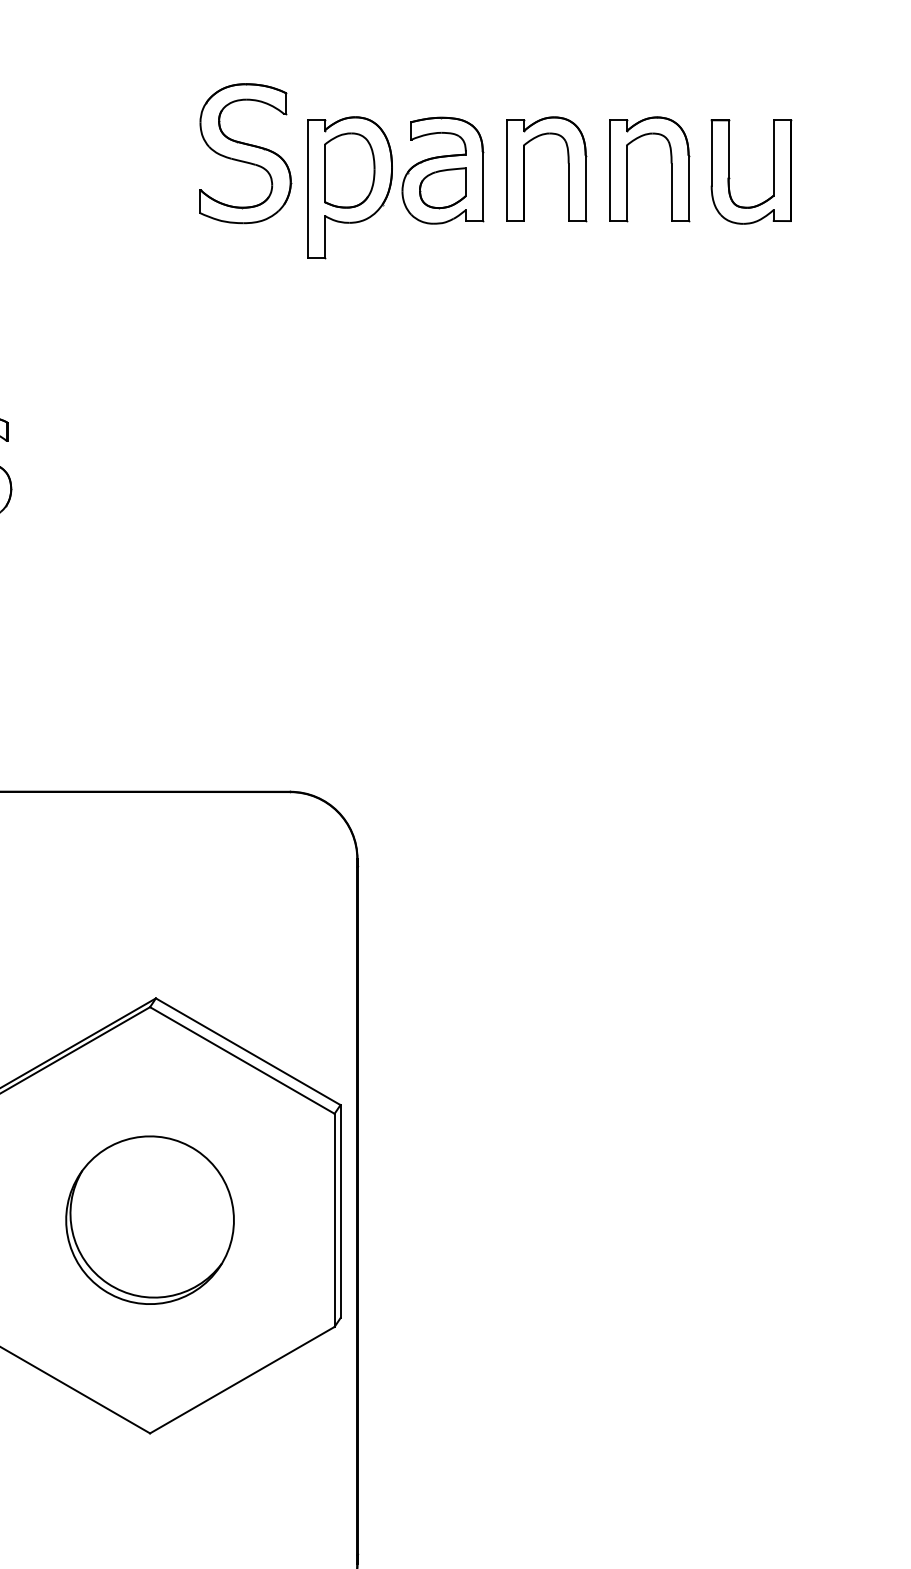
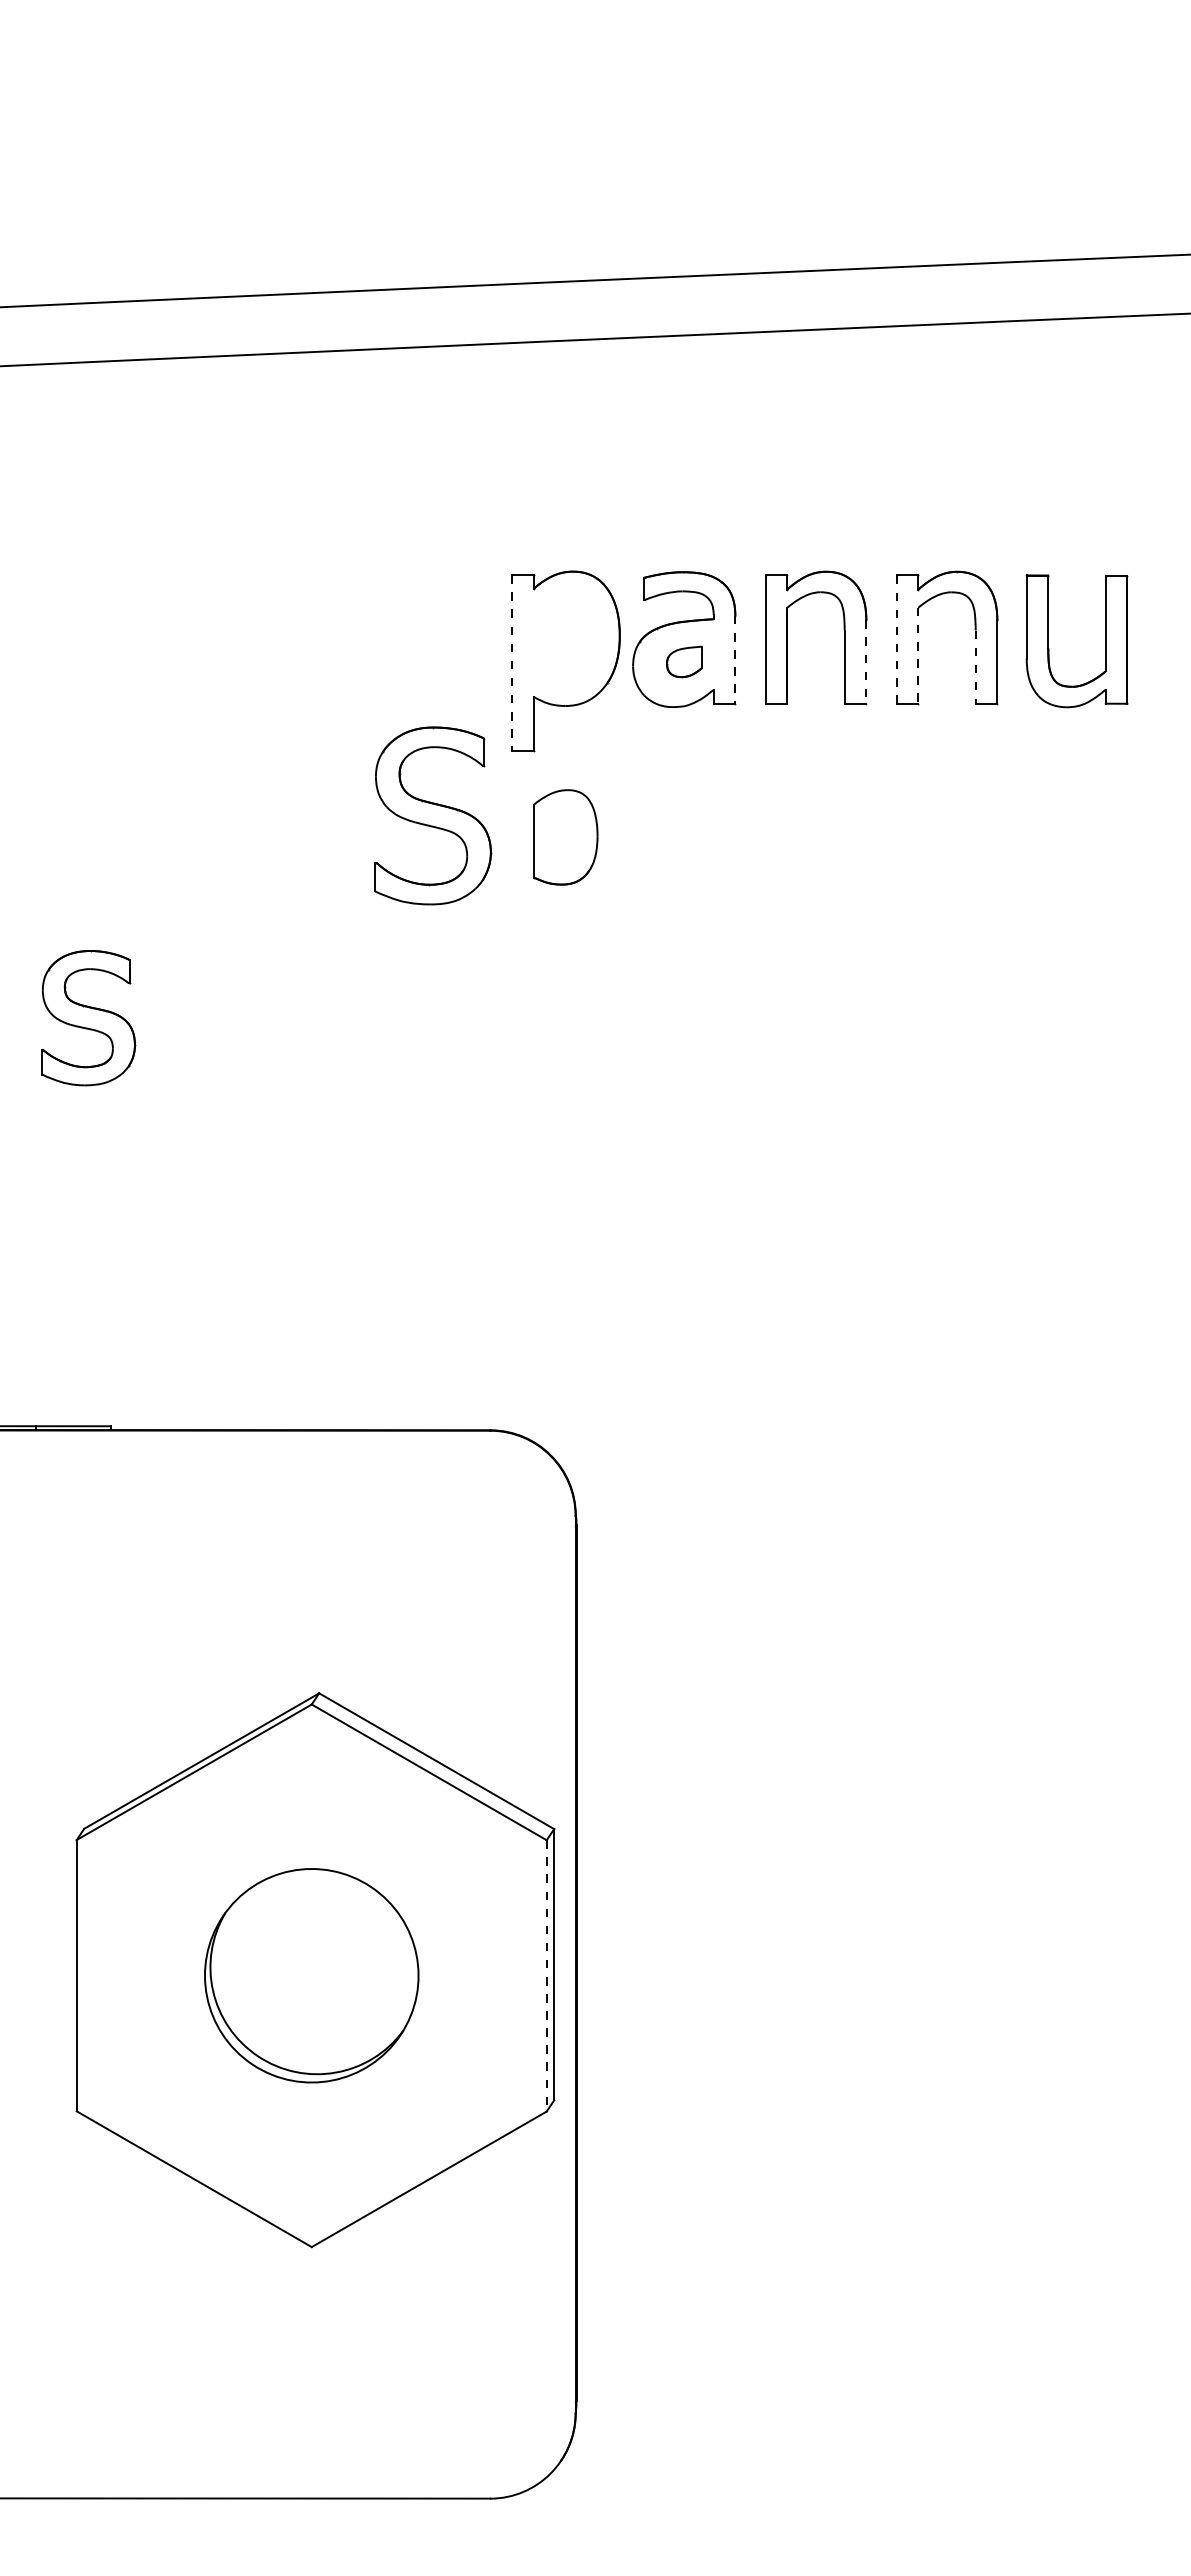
part: (245, 153) -> (433, 815), moved
part: (349, 170) -> (565, 837), moved
line: (609, 171) -> (896, 640), solid -> dashed
line: (626, 183) -> (918, 655), solid -> dashed
line: (482, 186) -> (735, 659), solid -> dashed
part: (442, 187) -> (684, 661), size x0.6
line: (585, 187) -> (866, 661), solid -> dashed
line: (307, 188) -> (512, 662), solid -> dashed
line: (671, 192) -> (975, 667), solid -> dashed
line: (334, 1220) -> (546, 1975), solid -> dashed

